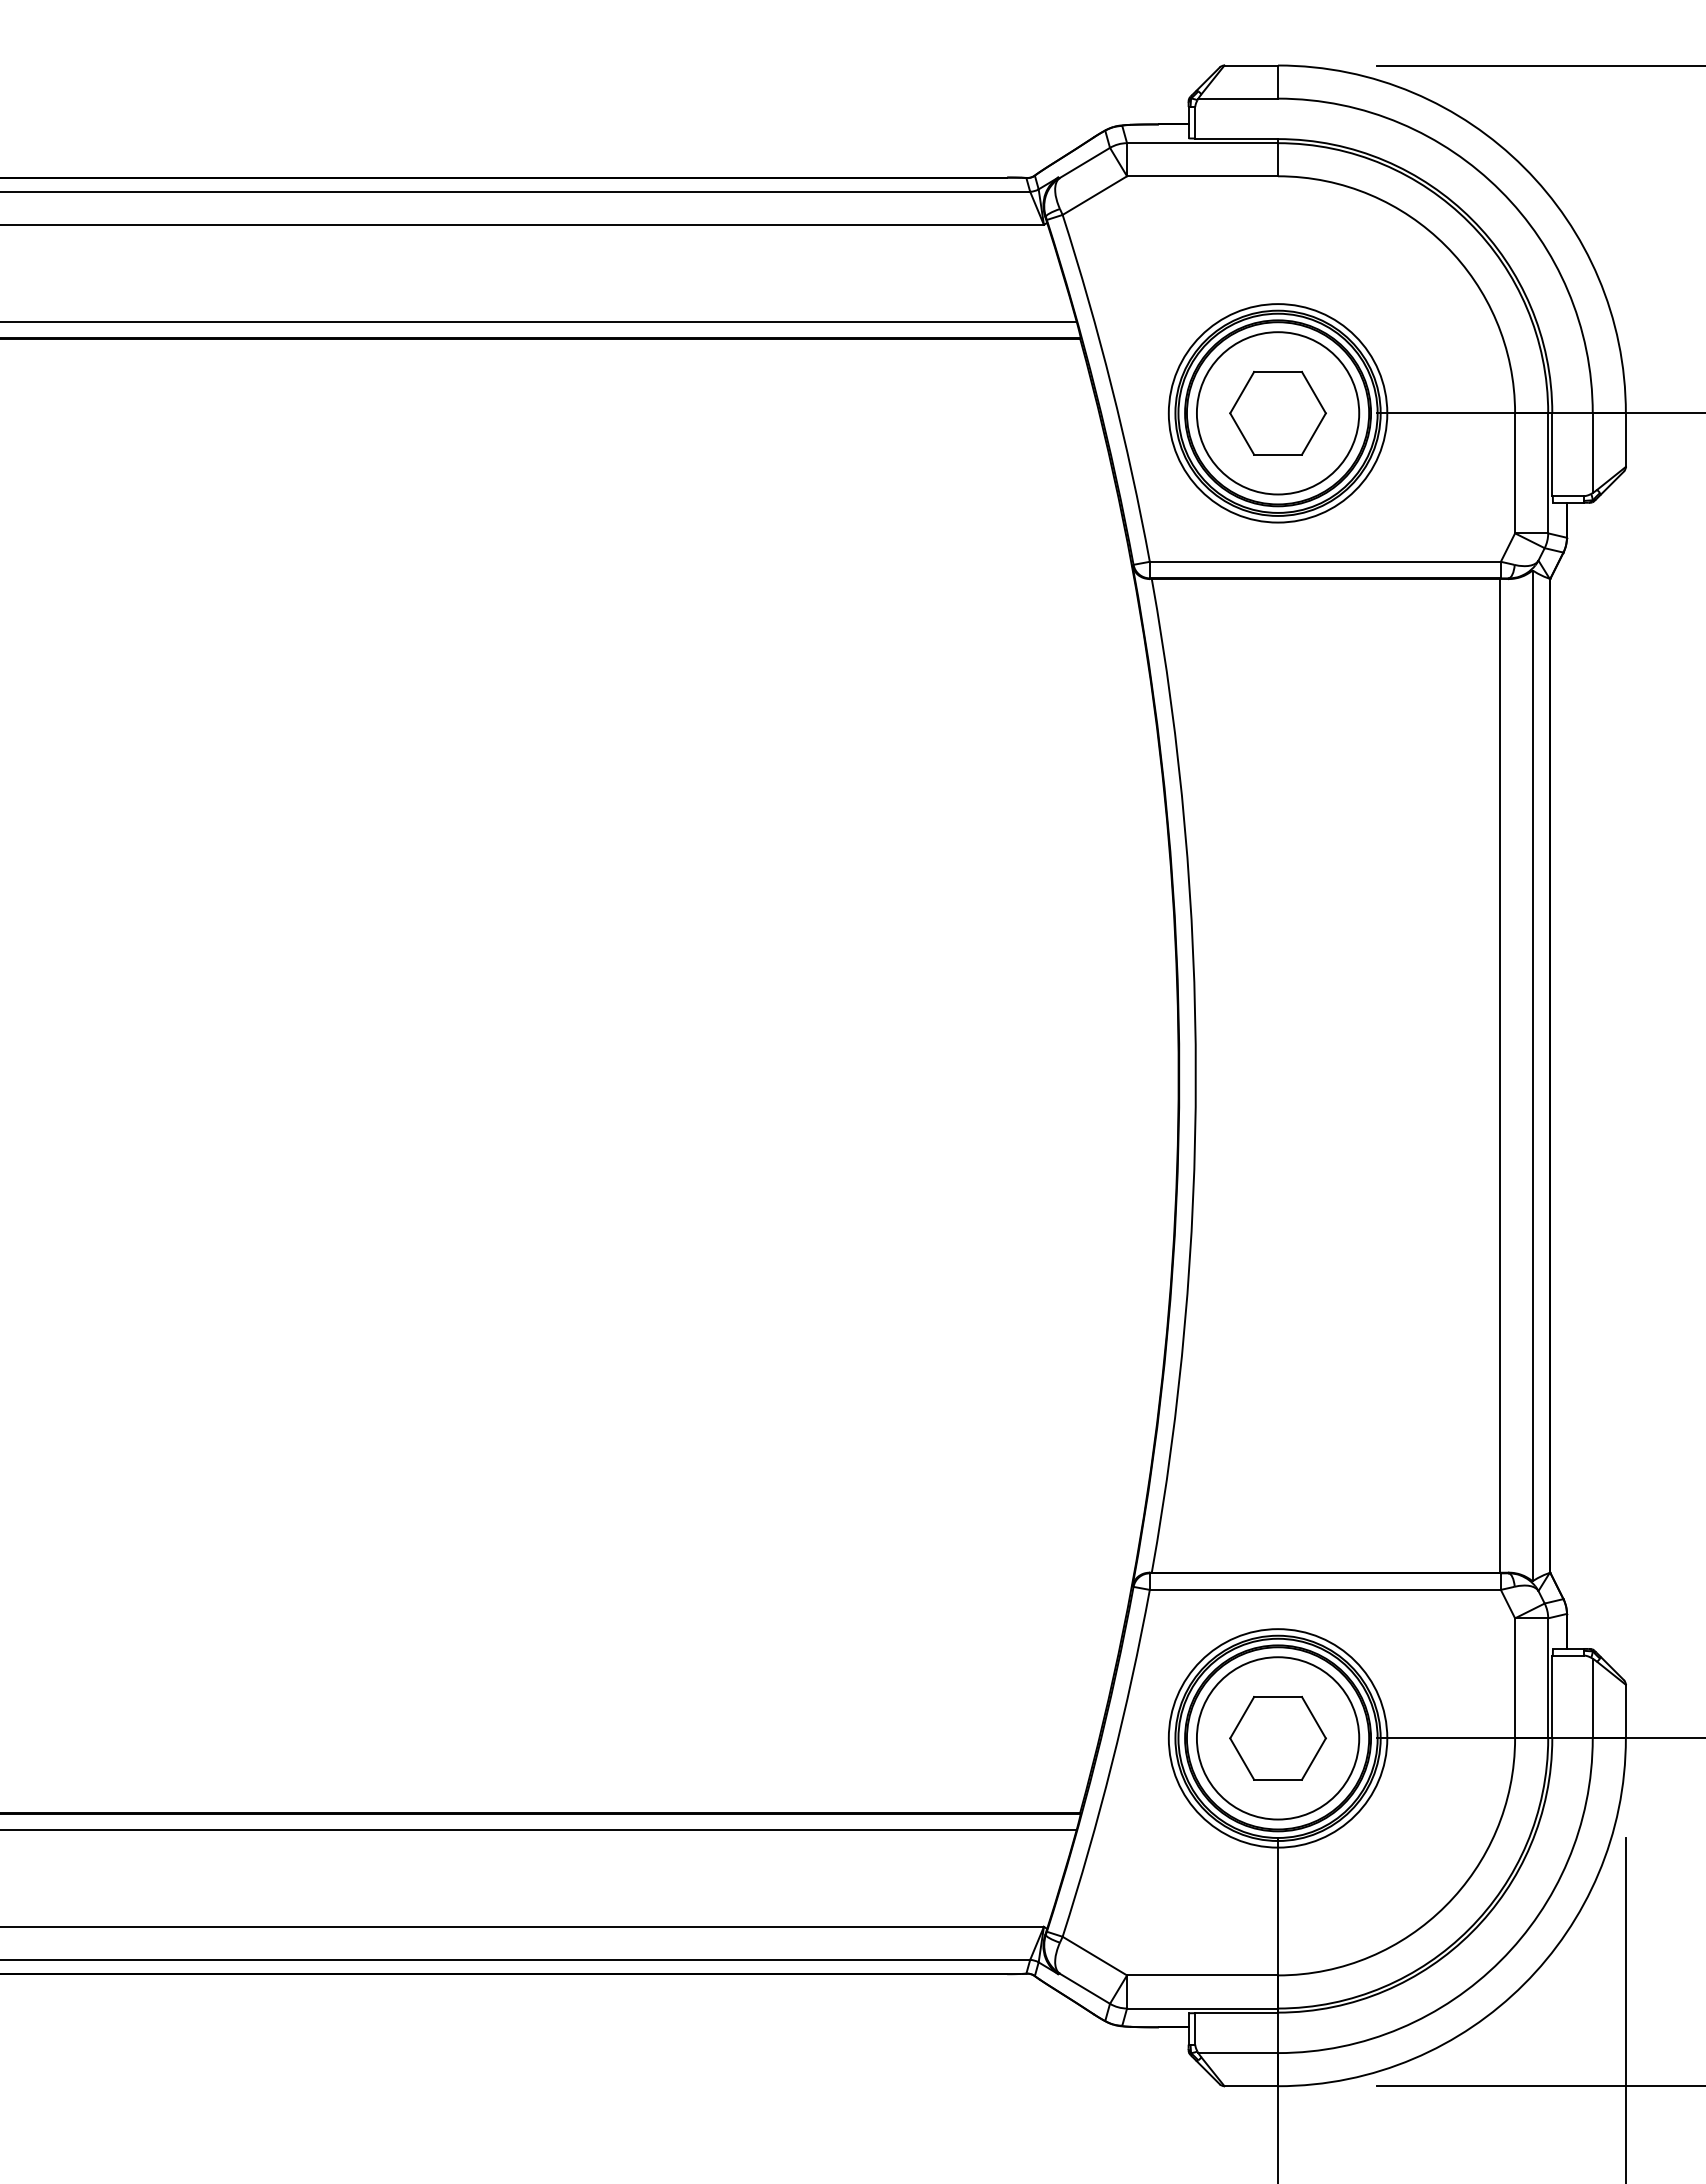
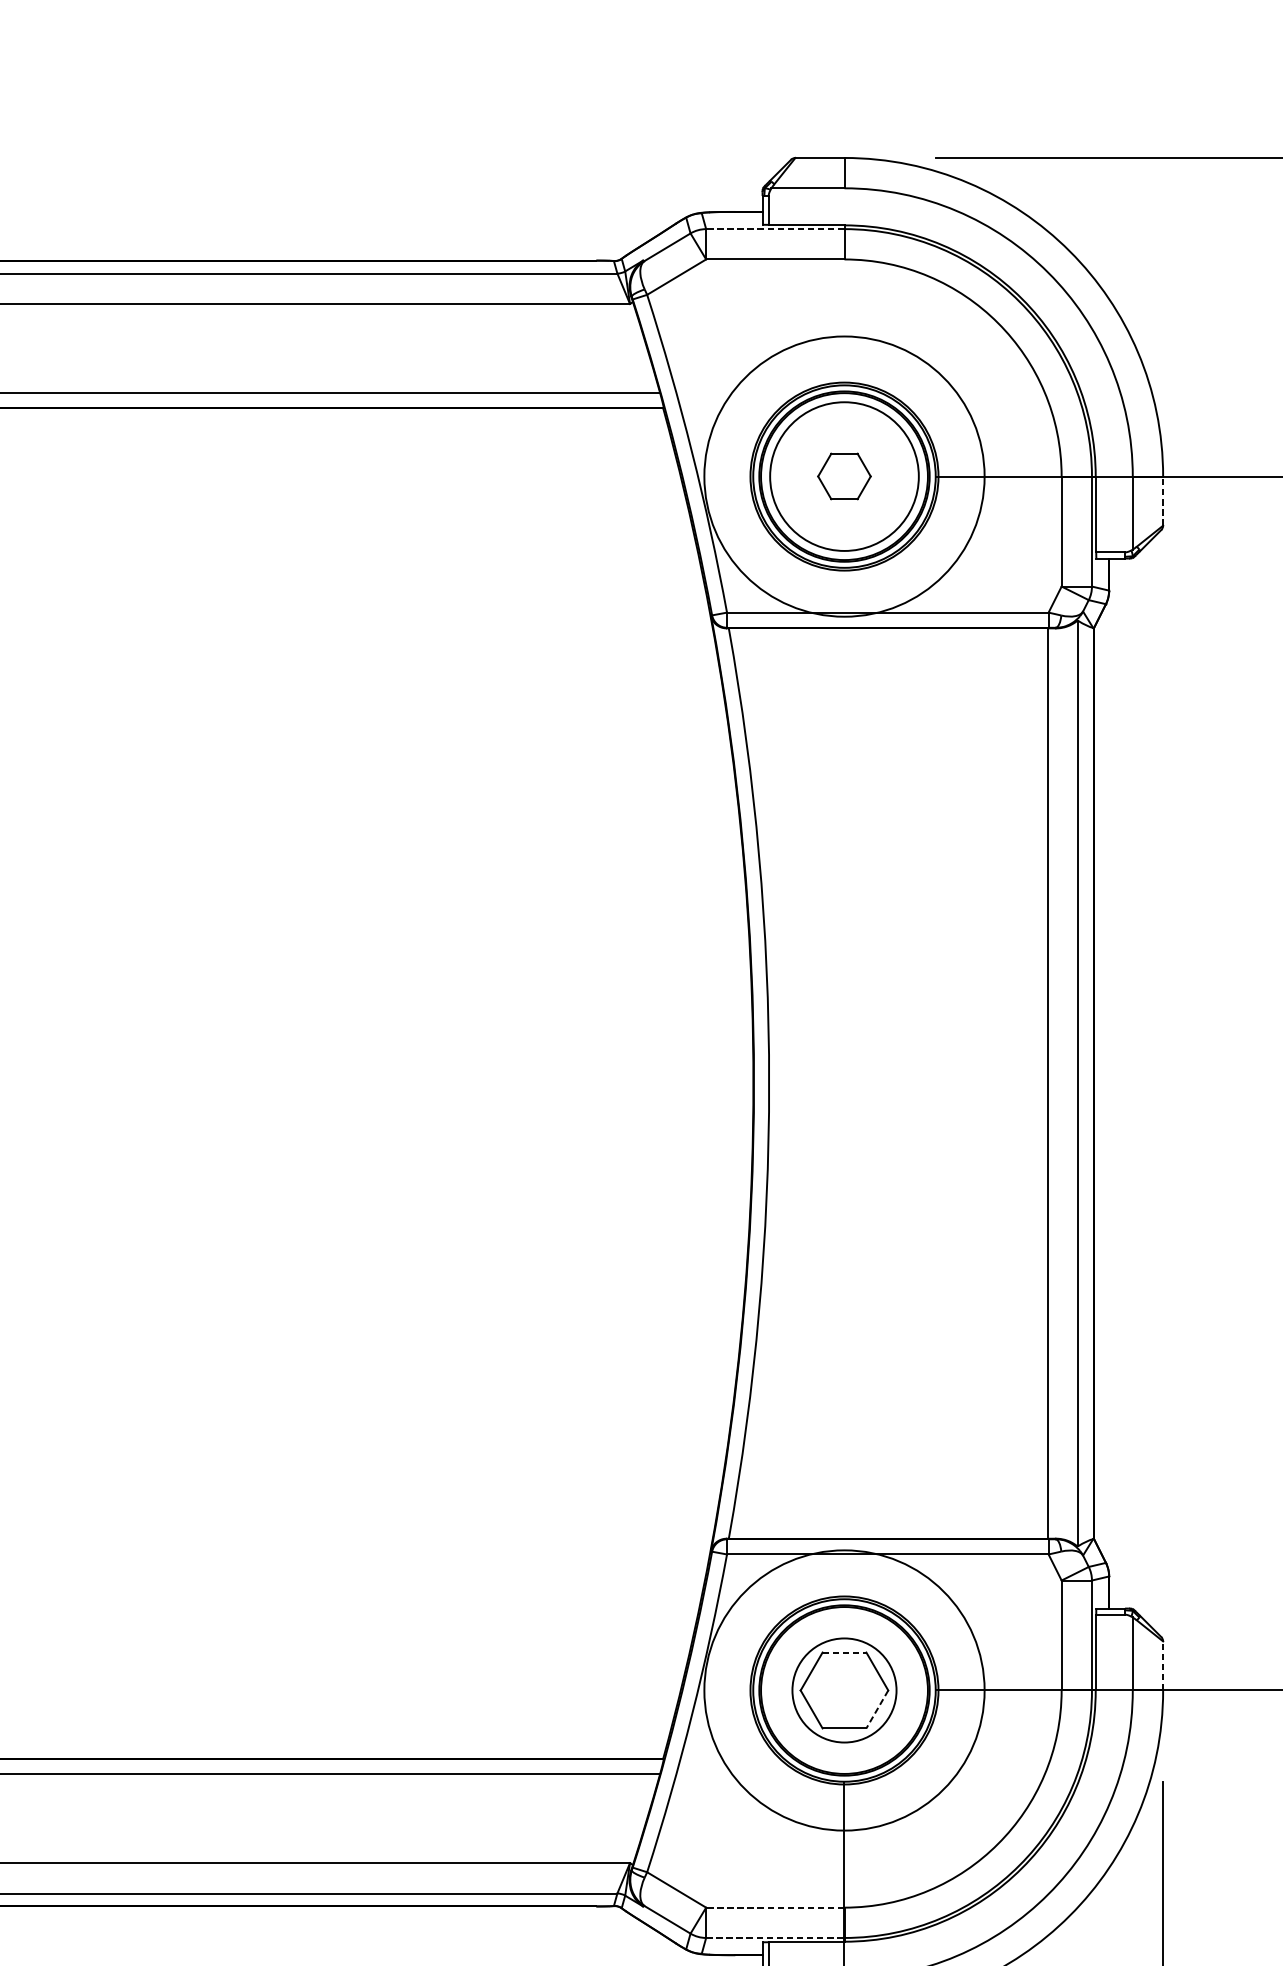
line: (1202, 143) -> (775, 229), solid -> dashed
part: (1277, 412) -> (843, 475), size x0.6
circle: (1277, 413) -> (843, 476), size x1.4
line: (1625, 440) -> (1162, 501), solid -> dashed
line: (1278, 1696) -> (844, 1652), solid -> dashed
line: (1625, 1711) -> (1162, 1665), solid -> dashed
circle: (1277, 1738) -> (843, 1690), size x0.7
circle: (1277, 1738) -> (843, 1690), size x1.4
line: (1313, 1759) -> (876, 1709), solid -> dashed
line: (1202, 1975) -> (775, 1907), solid -> dashed
line: (1202, 2008) -> (775, 1937), solid -> dashed

